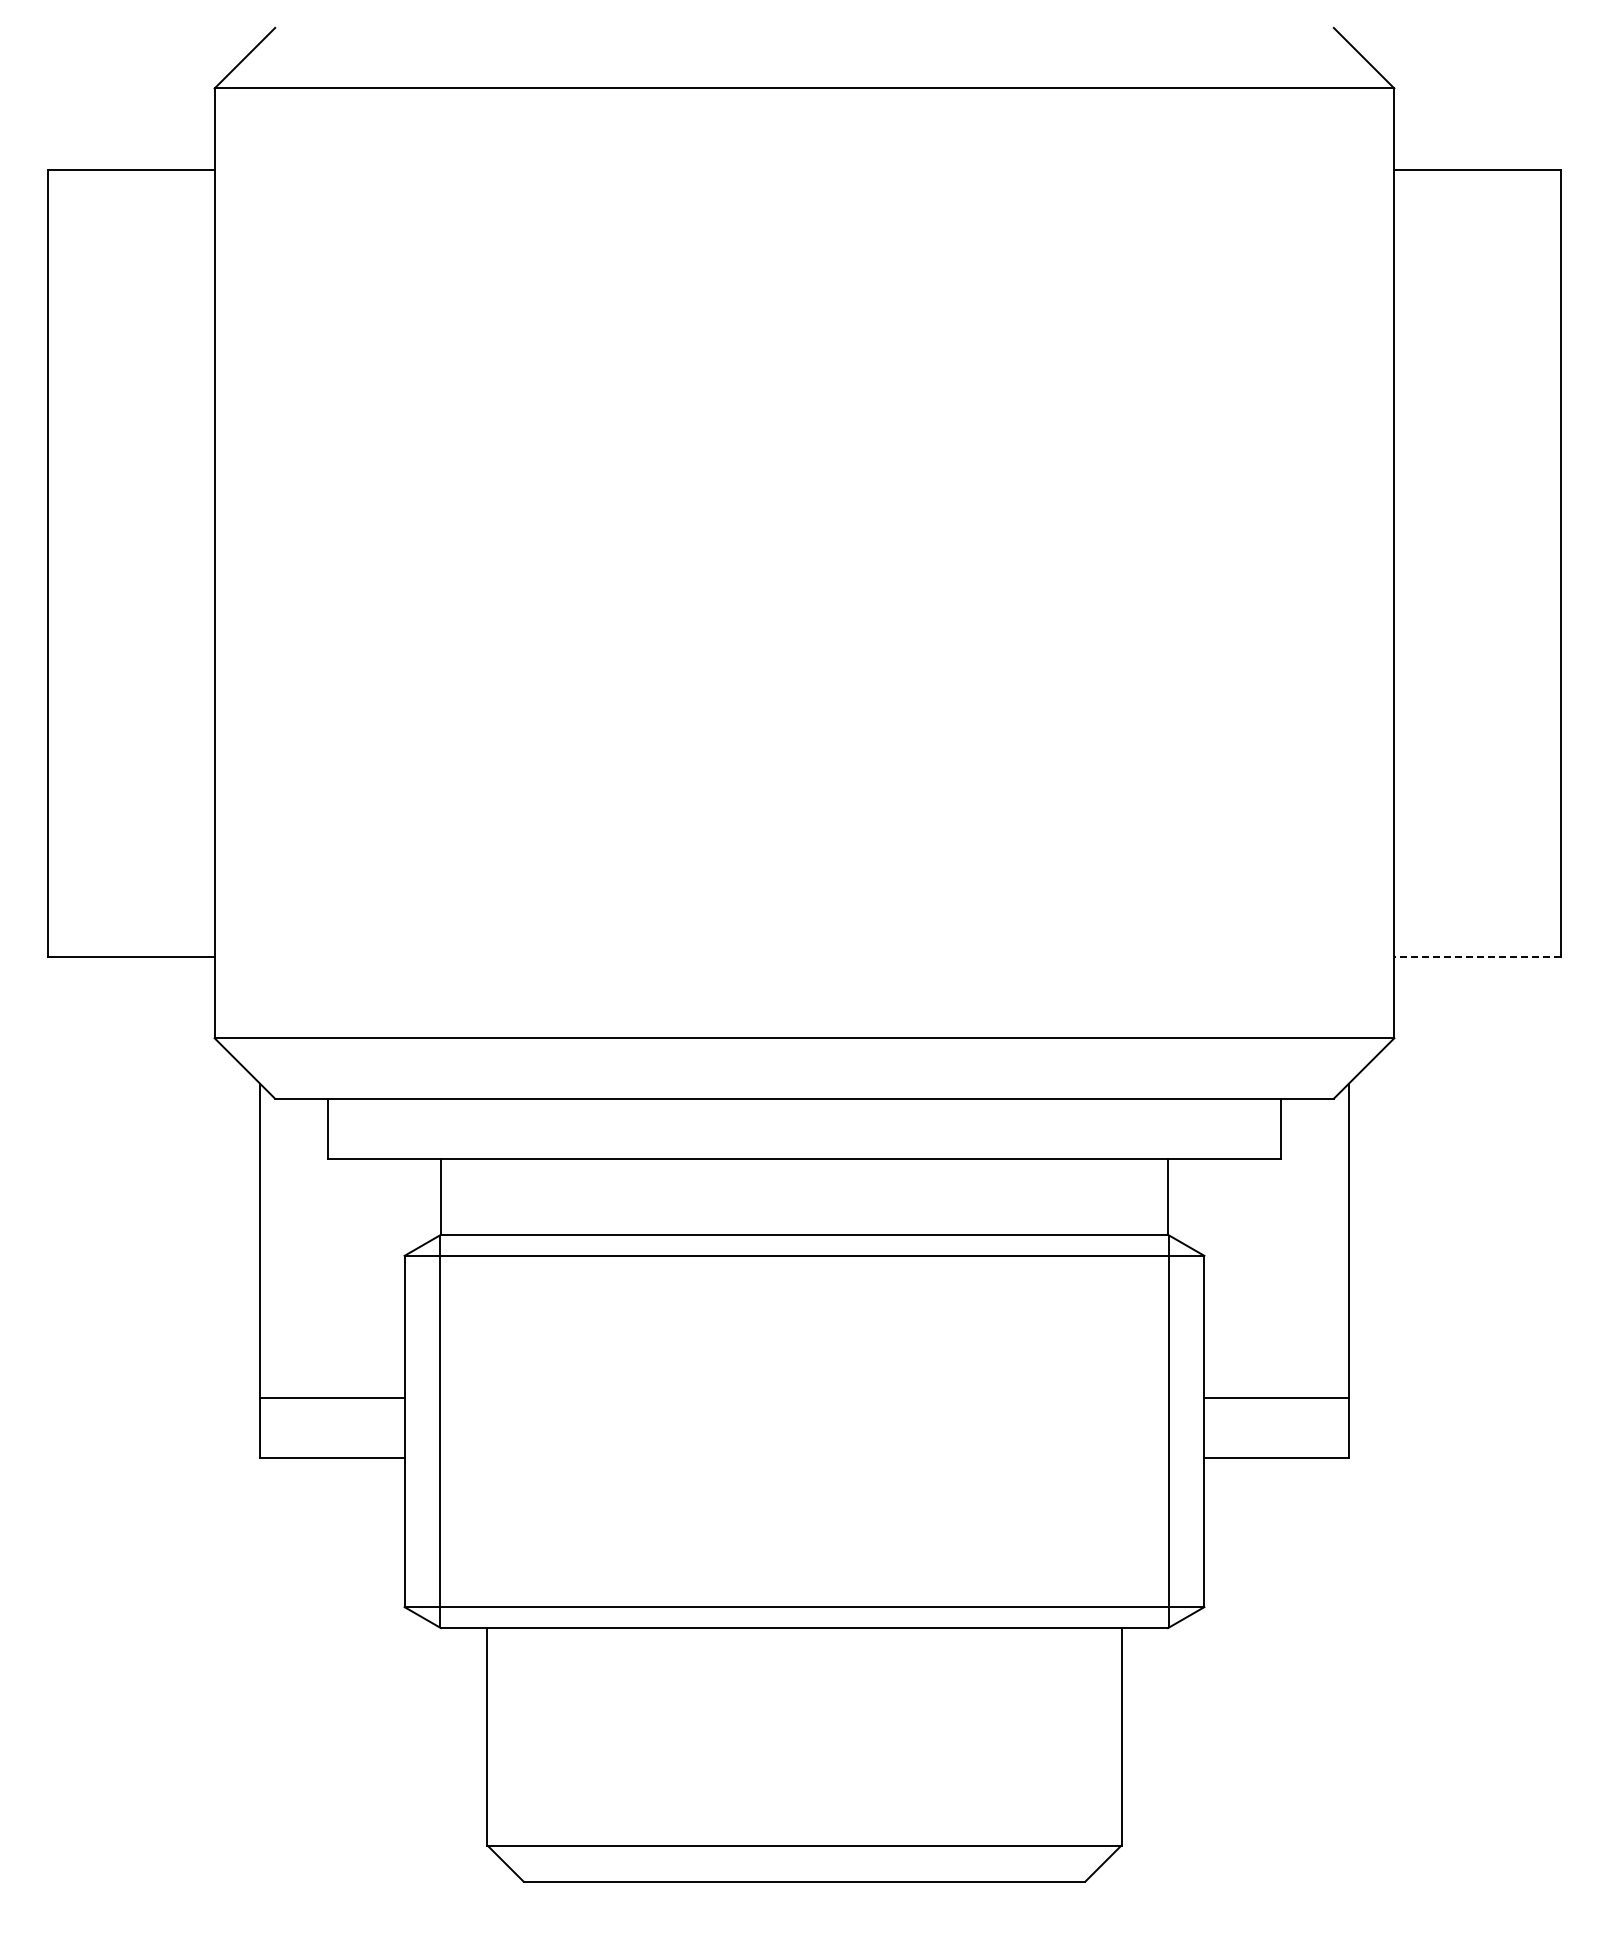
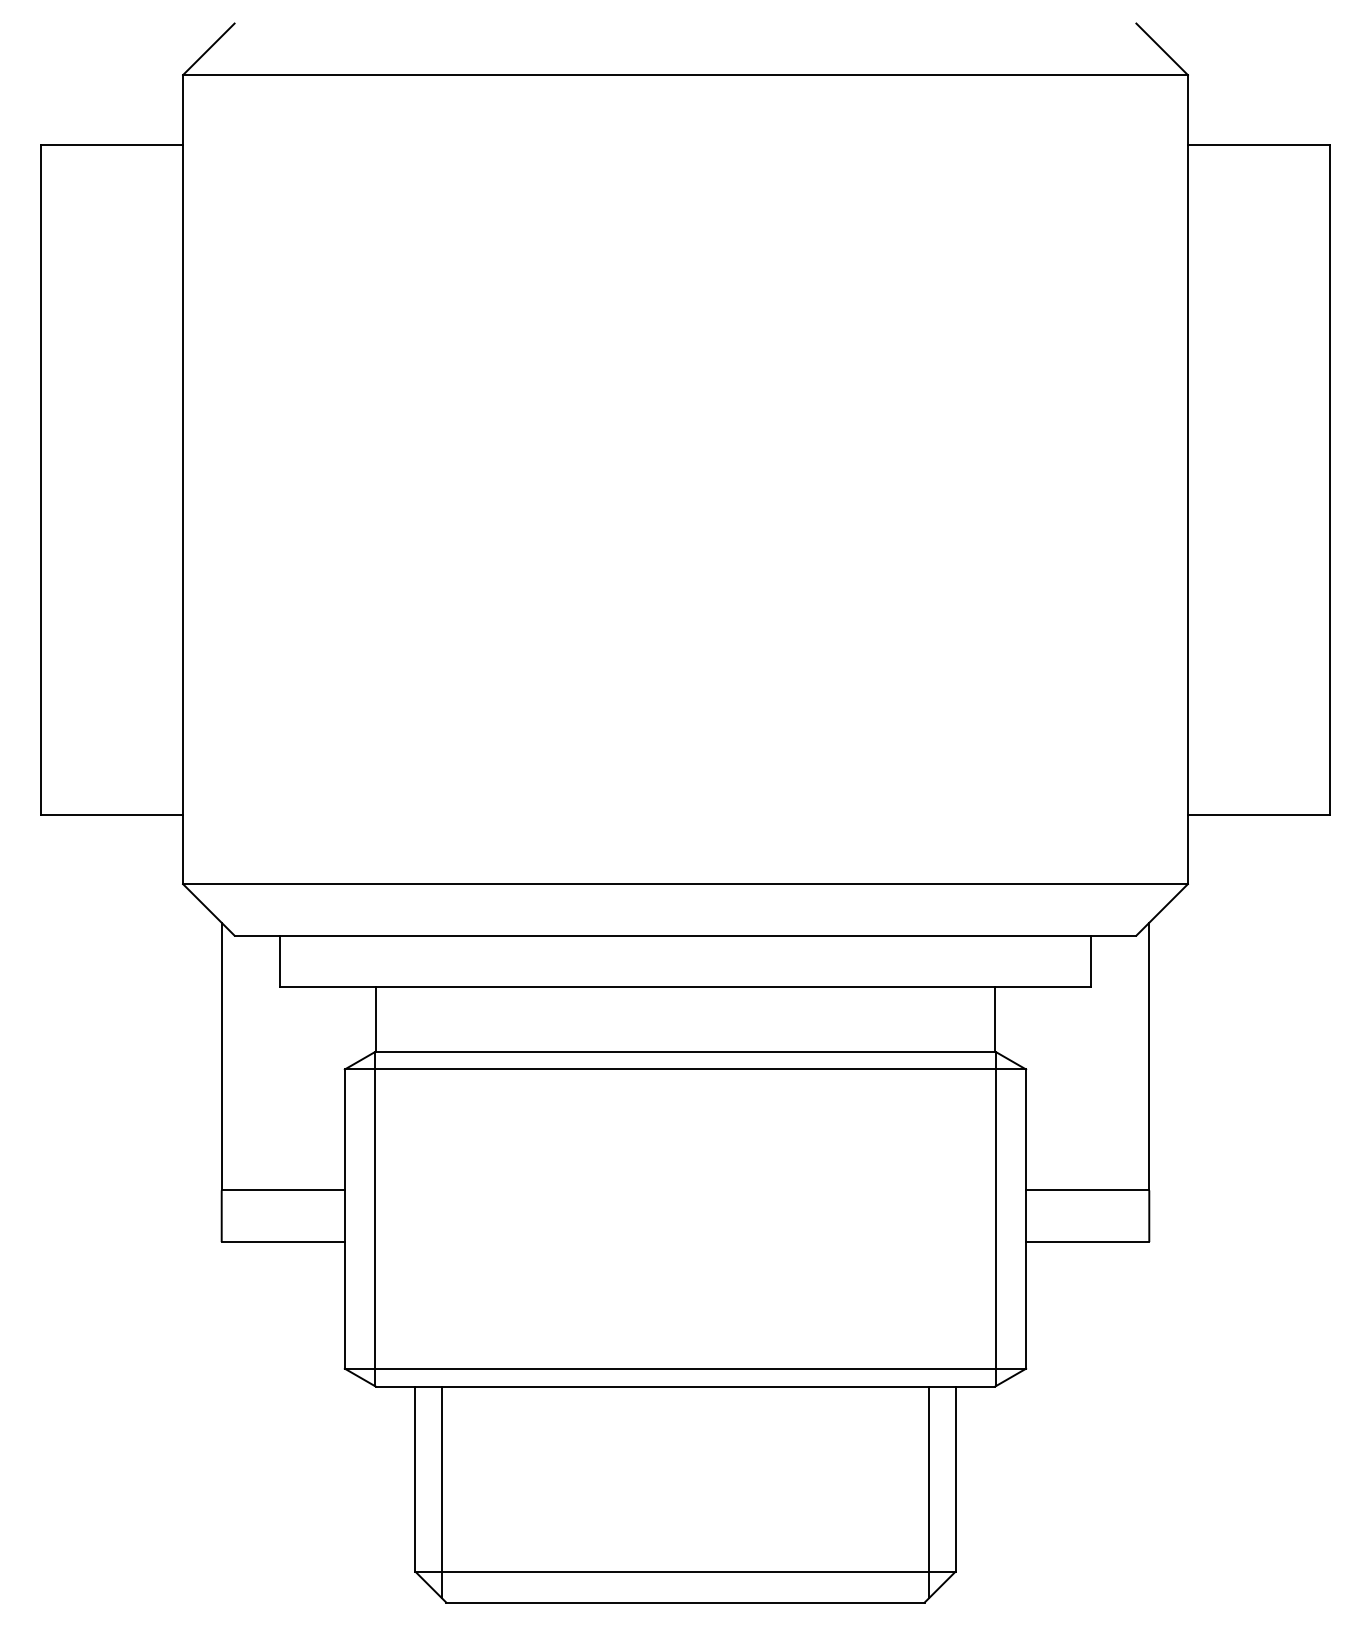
line: (1477, 956) -> (1258, 814), dashed -> solid
line: (518, 1752) -> (441, 1492), added
line: (1090, 1752) -> (929, 1492), added

